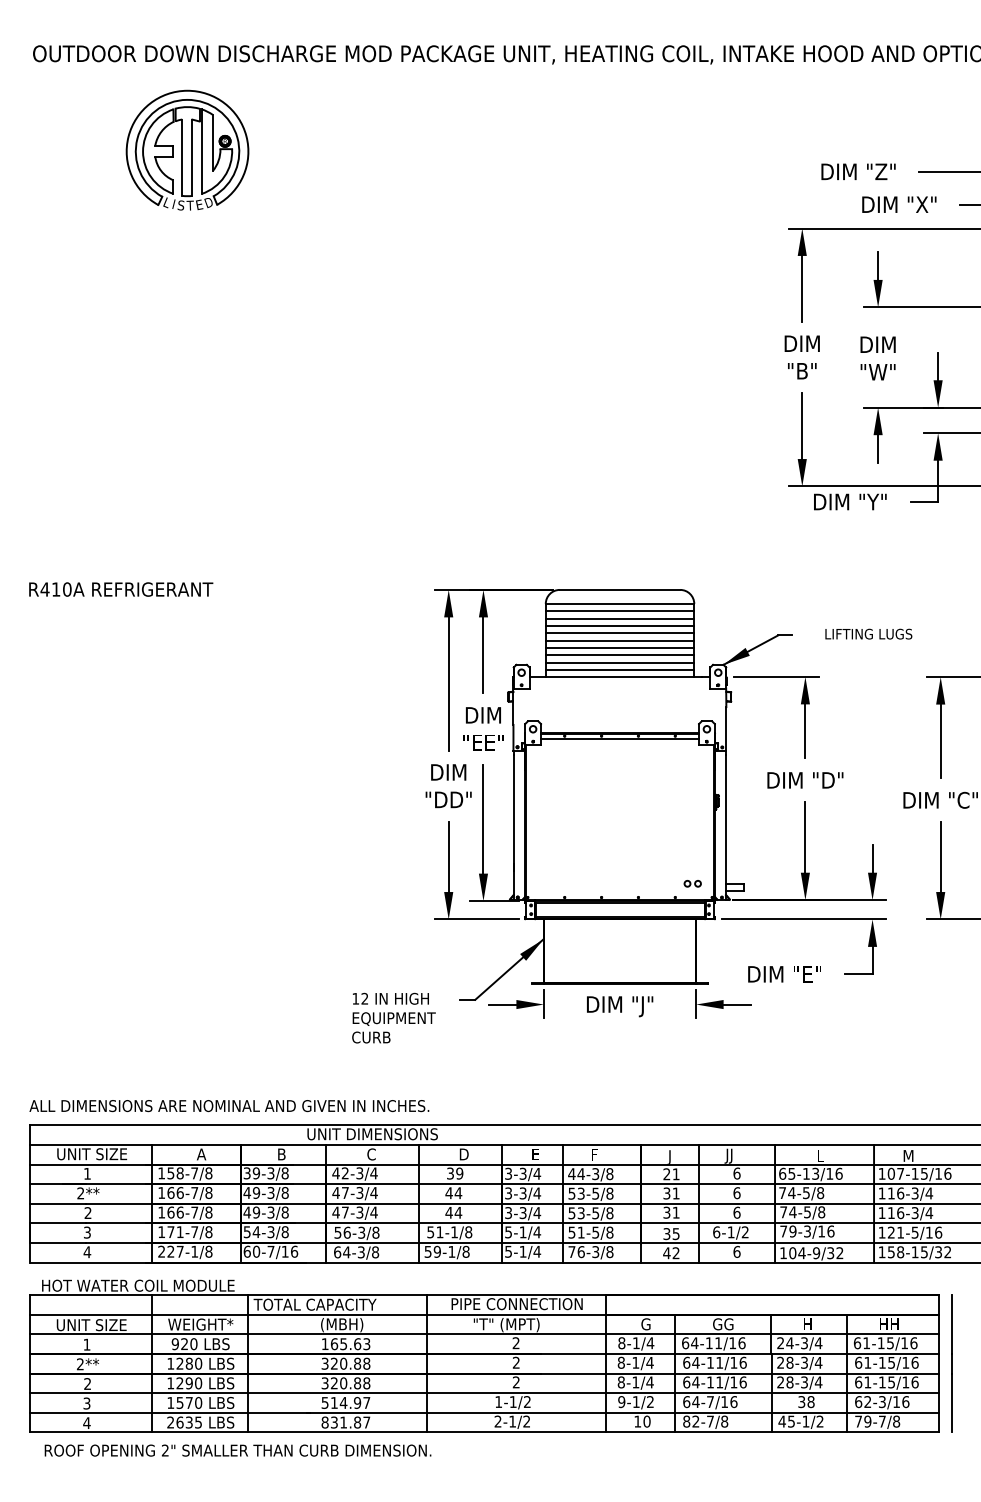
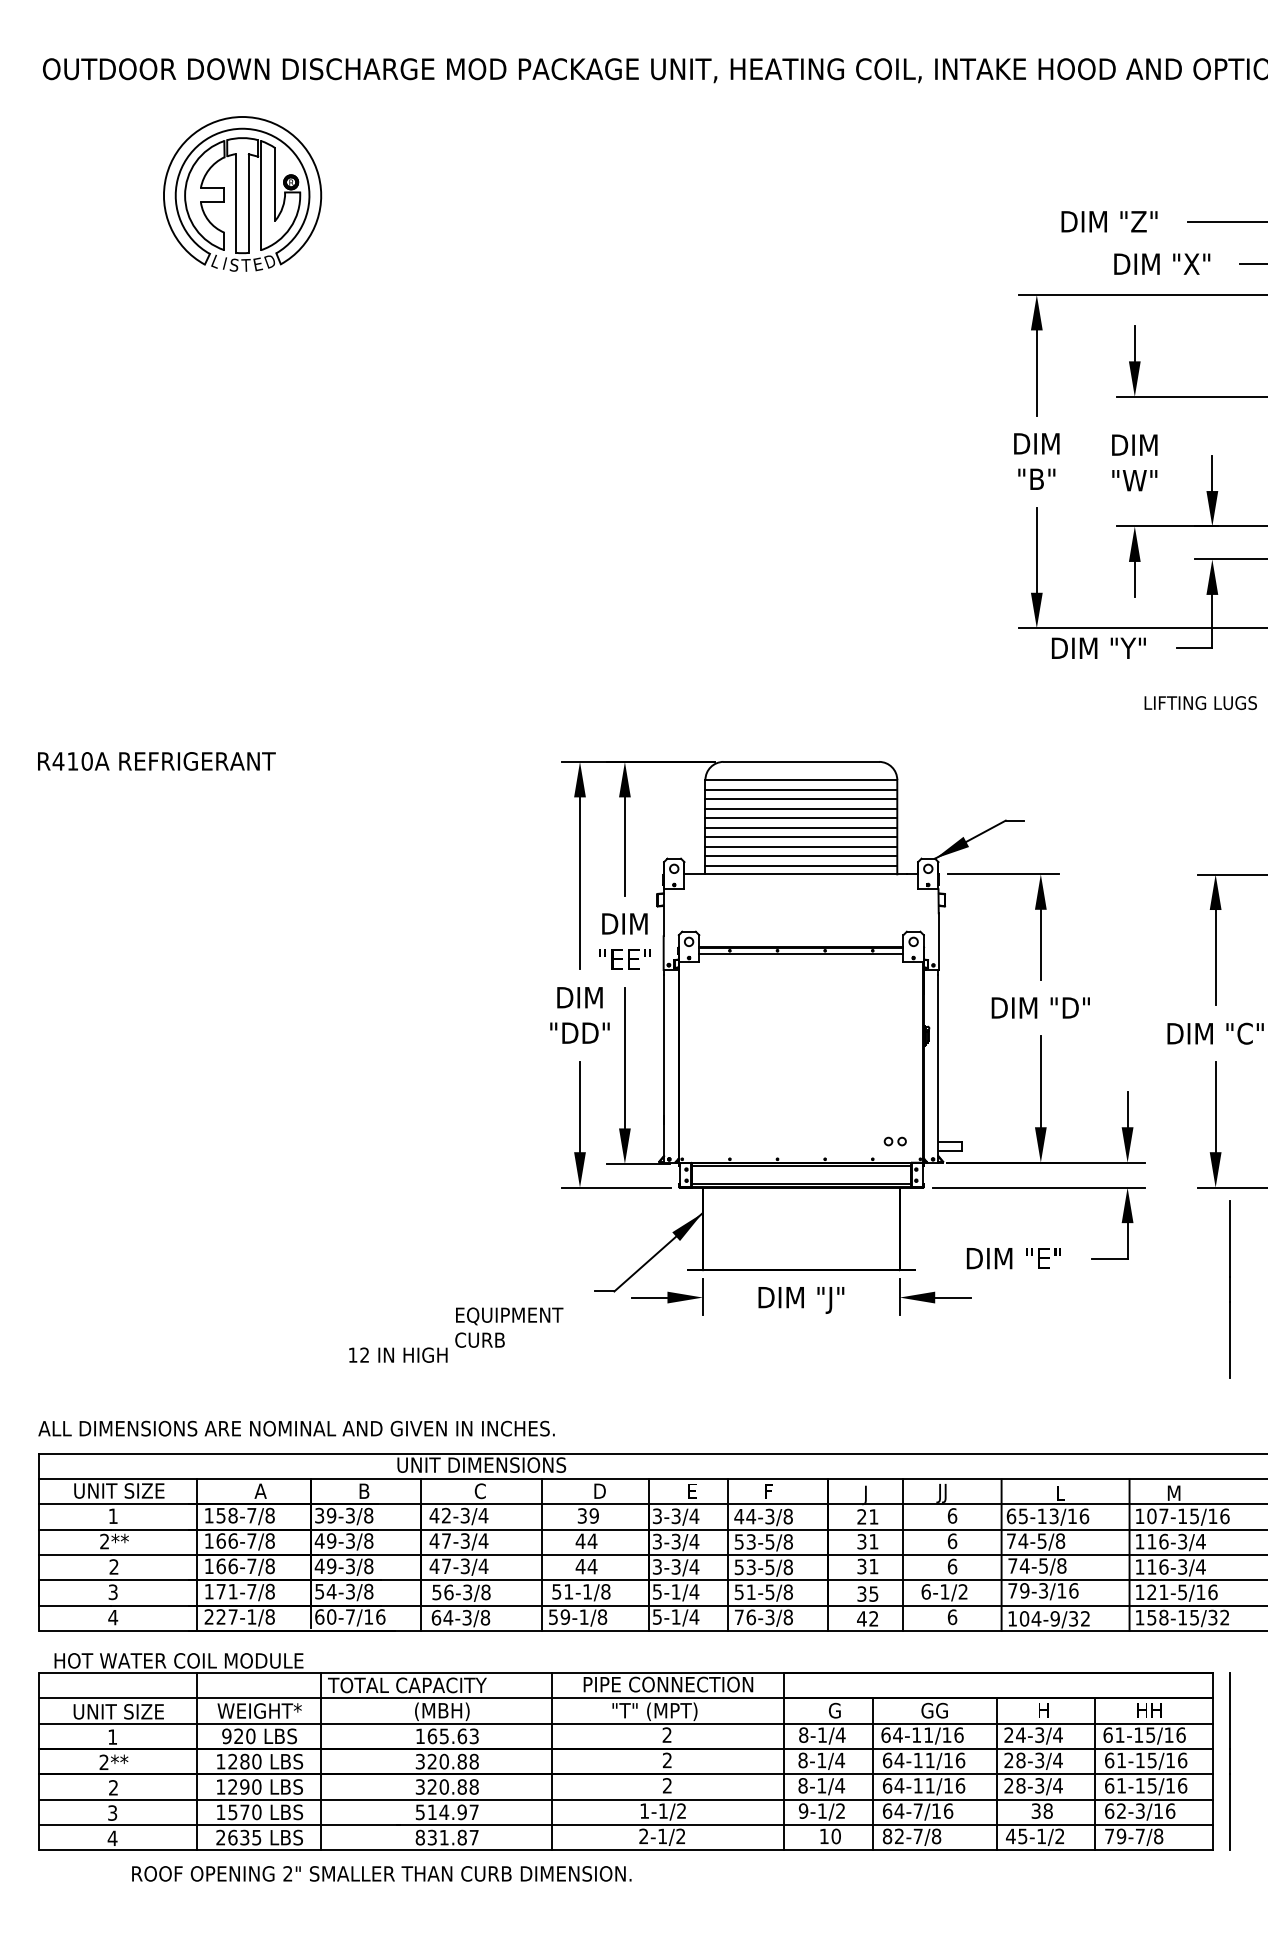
text: (868, 633) -> (1200, 702), moved
text: (391, 998) -> (398, 1354), moved
line: (951, 998) -> (1229, 1289), added
text: (237, 1450) -> (381, 1873), moved

